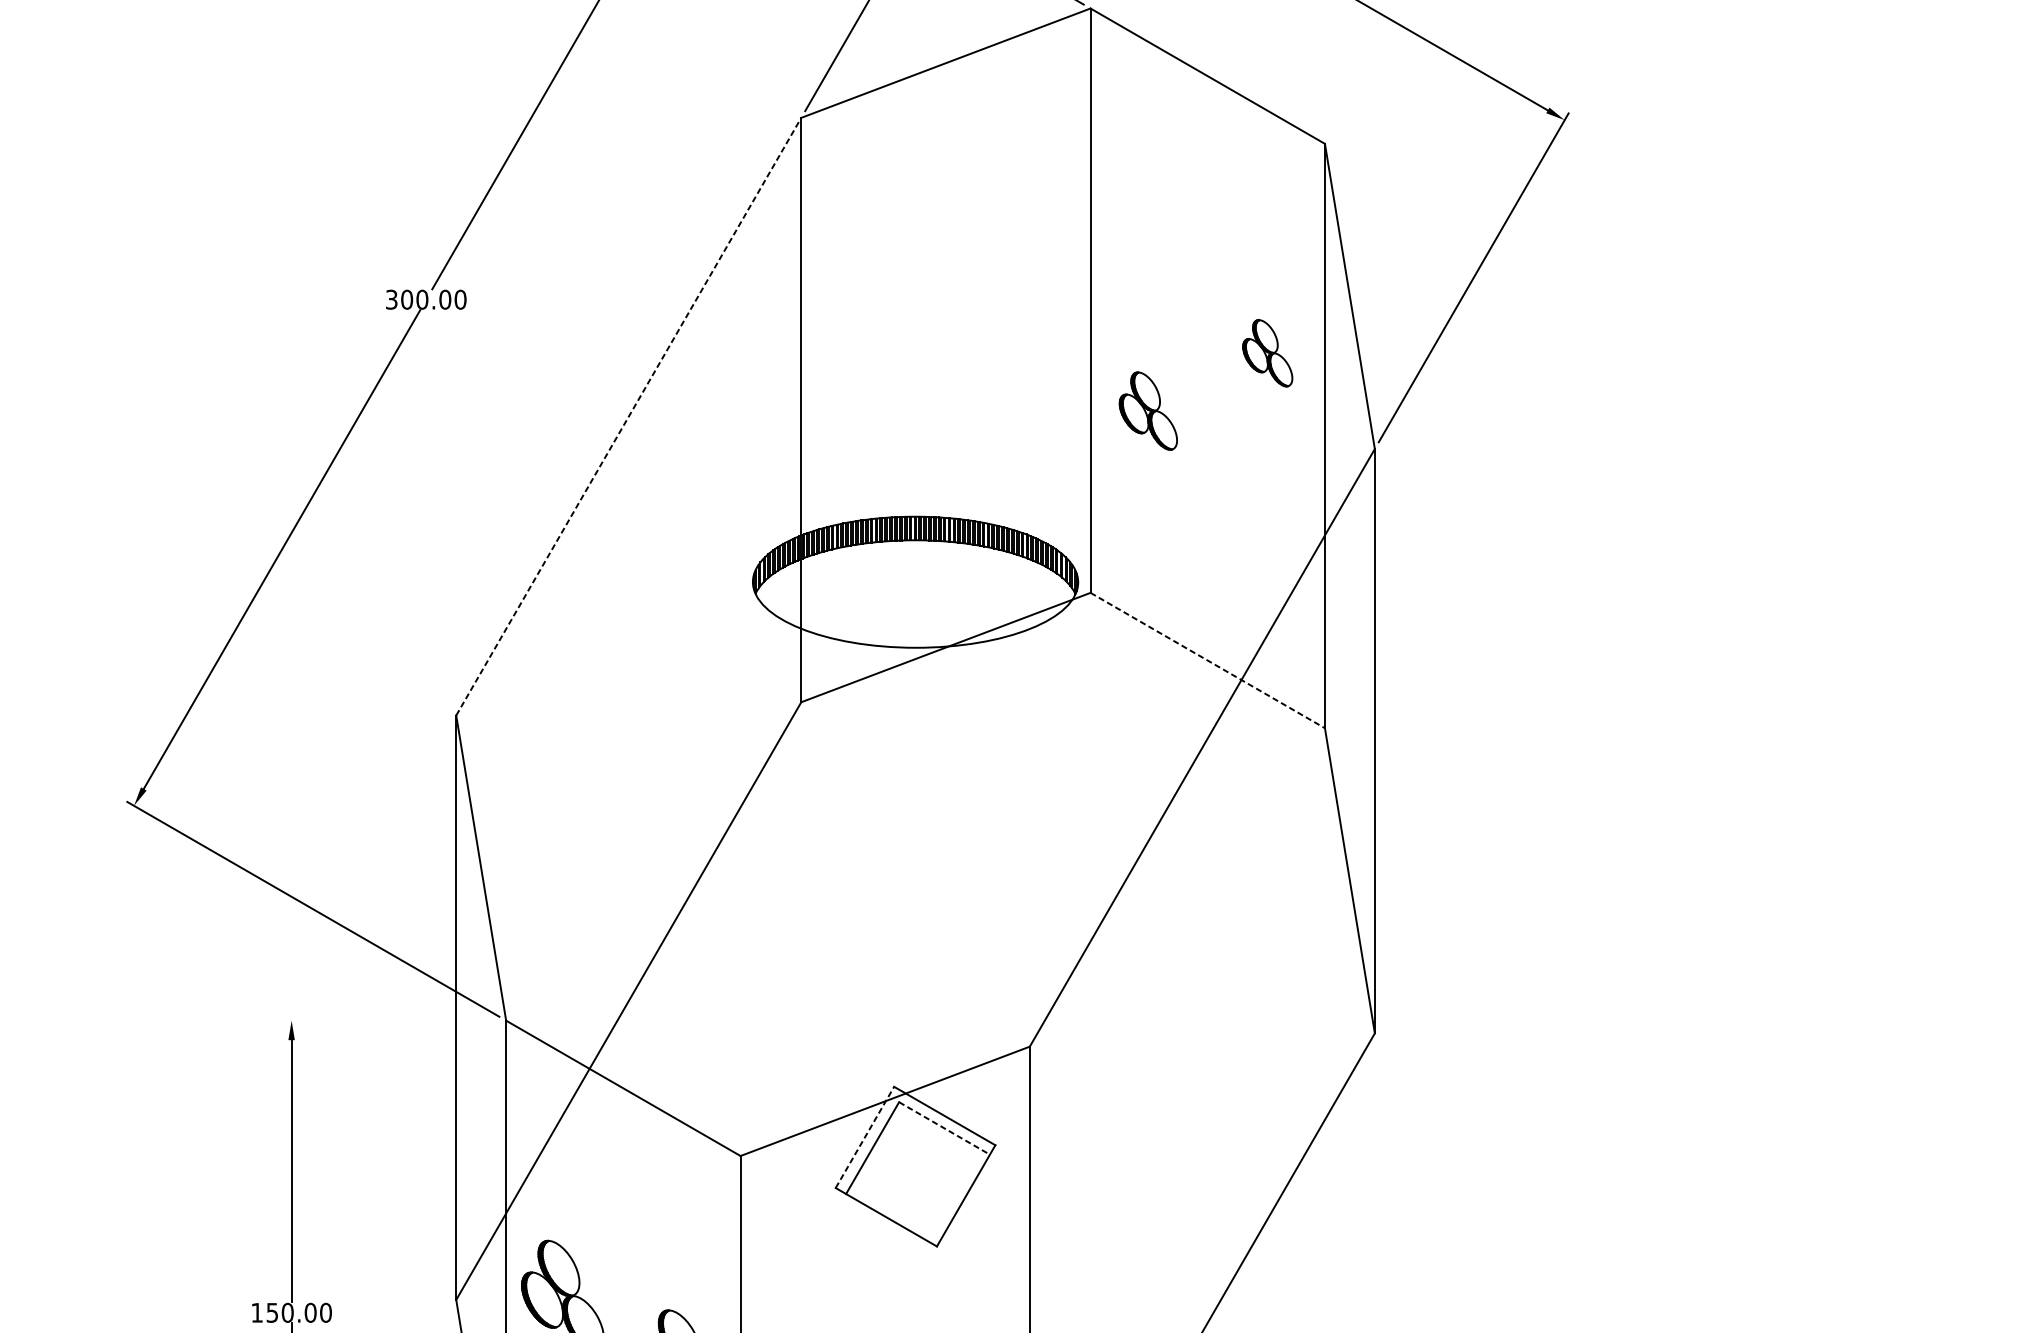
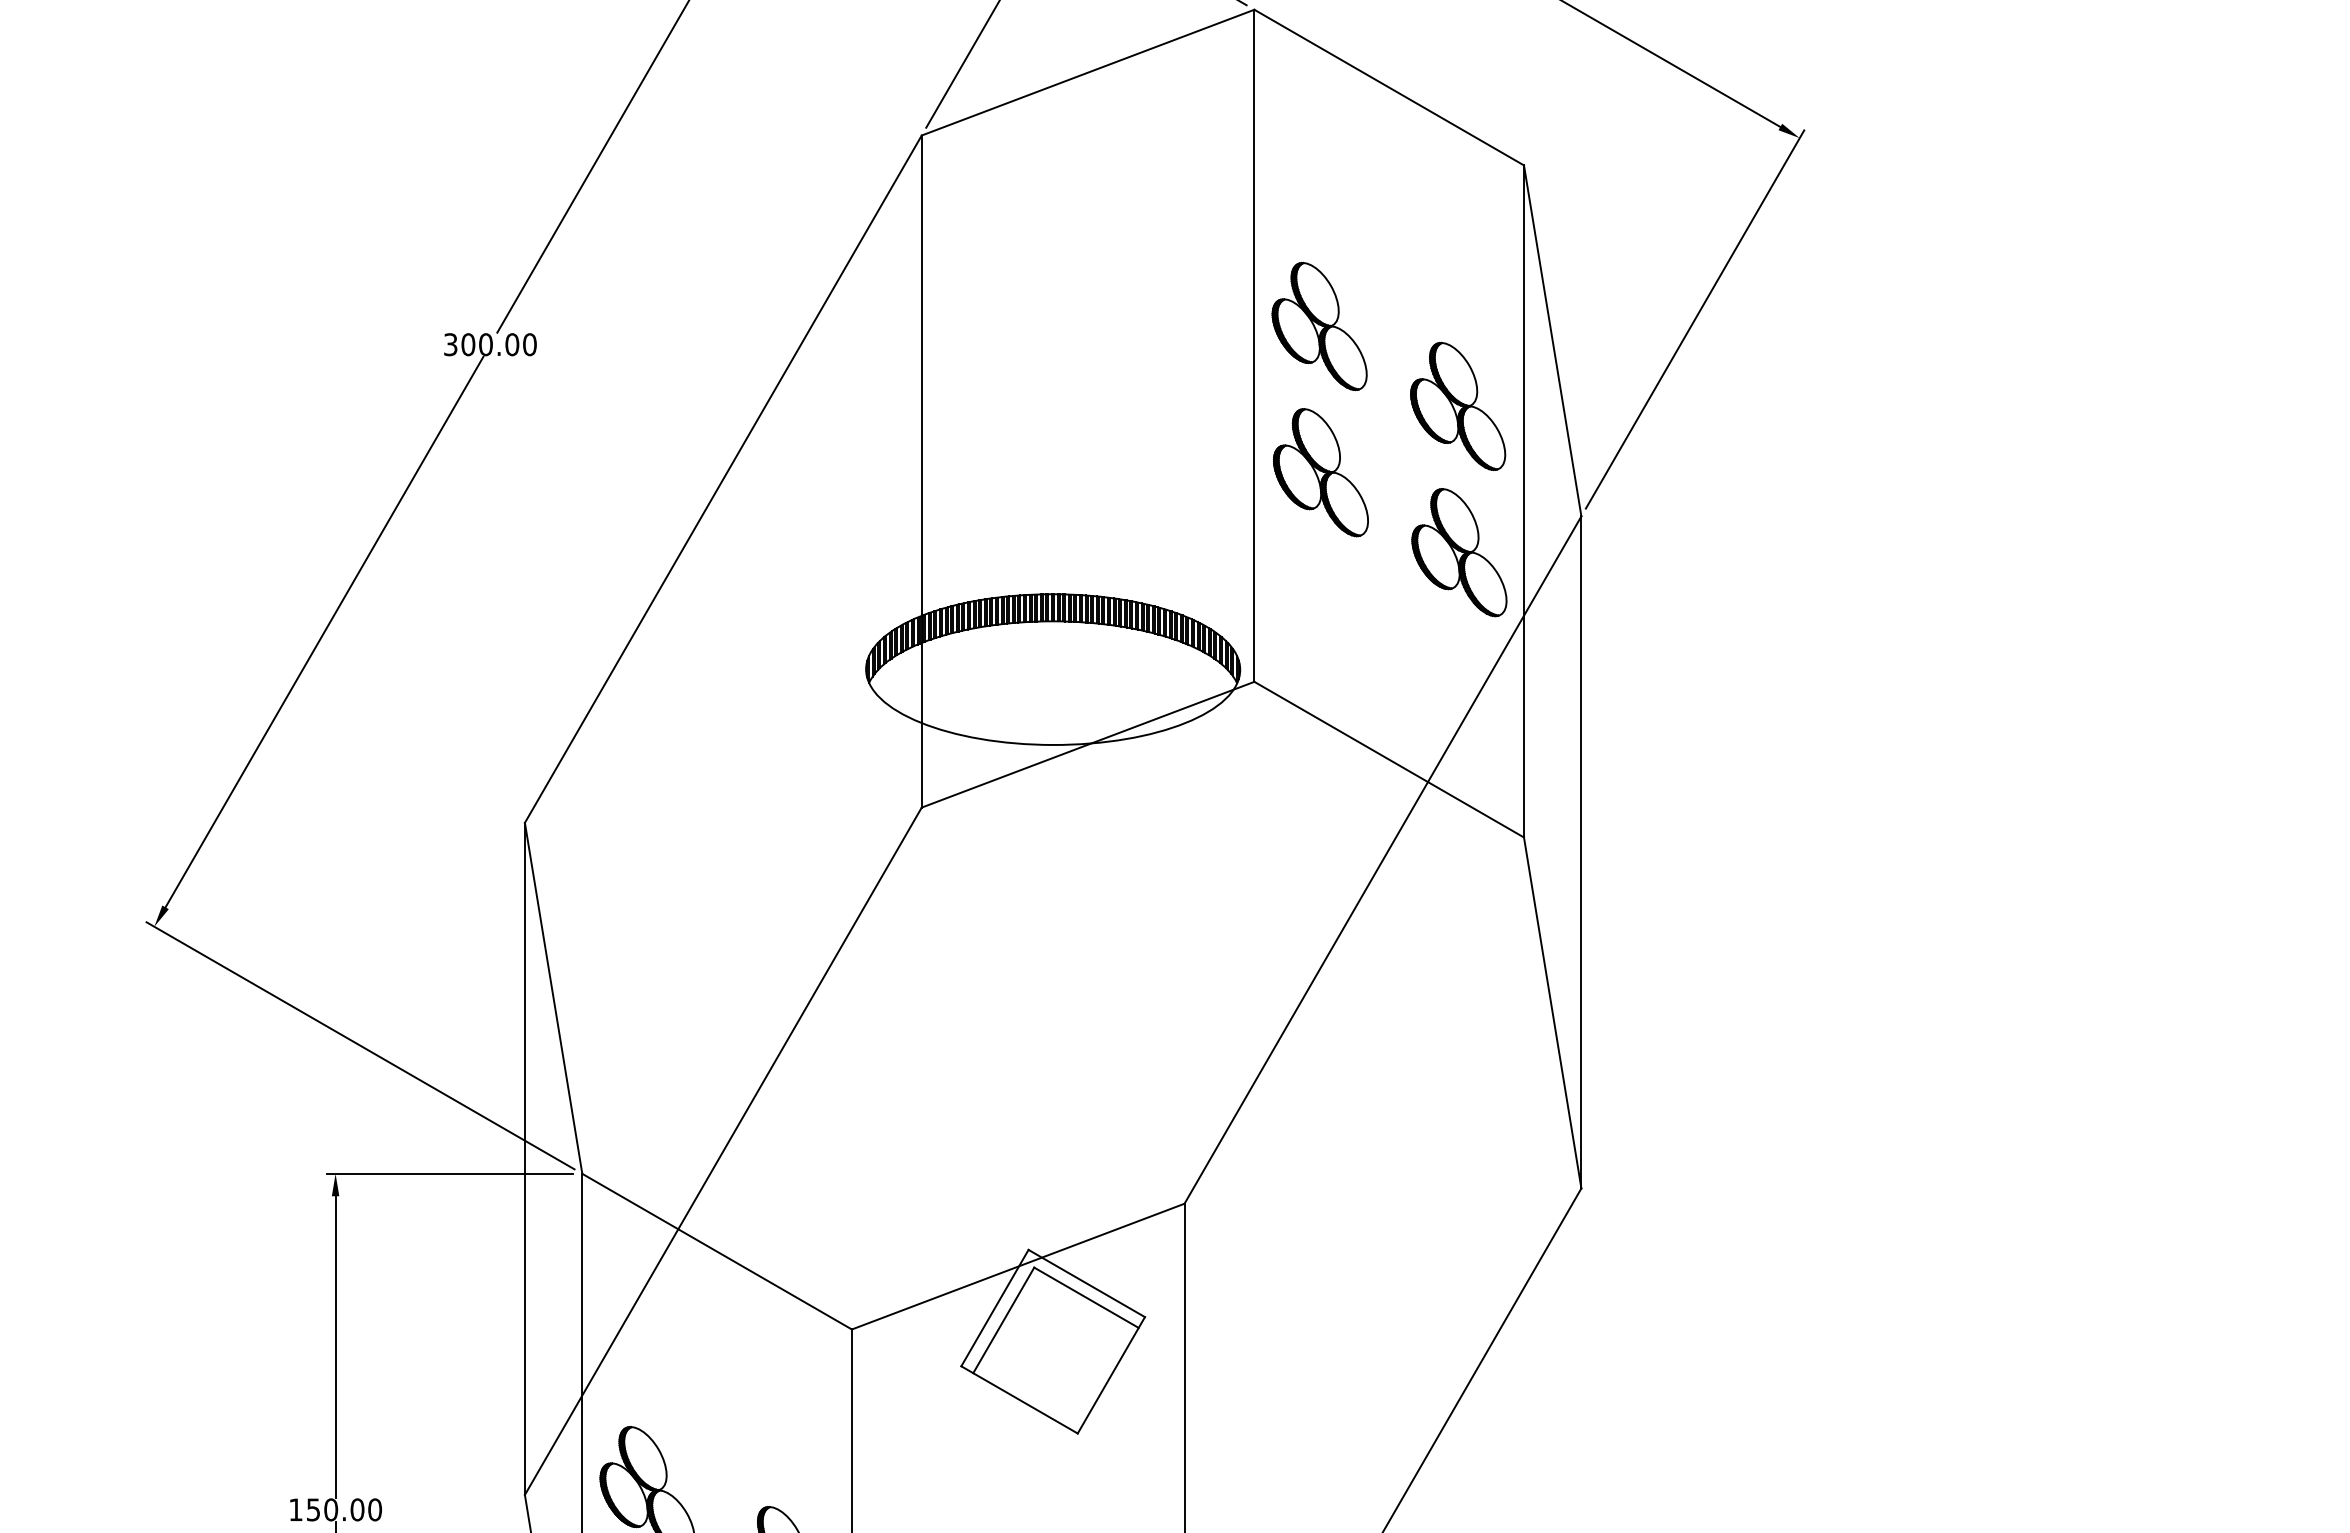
part: (1147, 283) -> (1319, 326), added
part: (1268, 352) -> (1458, 405), size x1.67
part: (1148, 410) -> (1320, 472), size x1.43
line: (628, 416) -> (723, 479), dashed -> solid
part: (1268, 480) -> (1459, 552), added
line: (1208, 660) -> (1389, 759), dashed -> solid
line: (390, 1020) -> (449, 1173), added
line: (944, 1129) -> (1086, 1298), dashed -> solid
line: (865, 1136) -> (995, 1307), dashed -> solid

